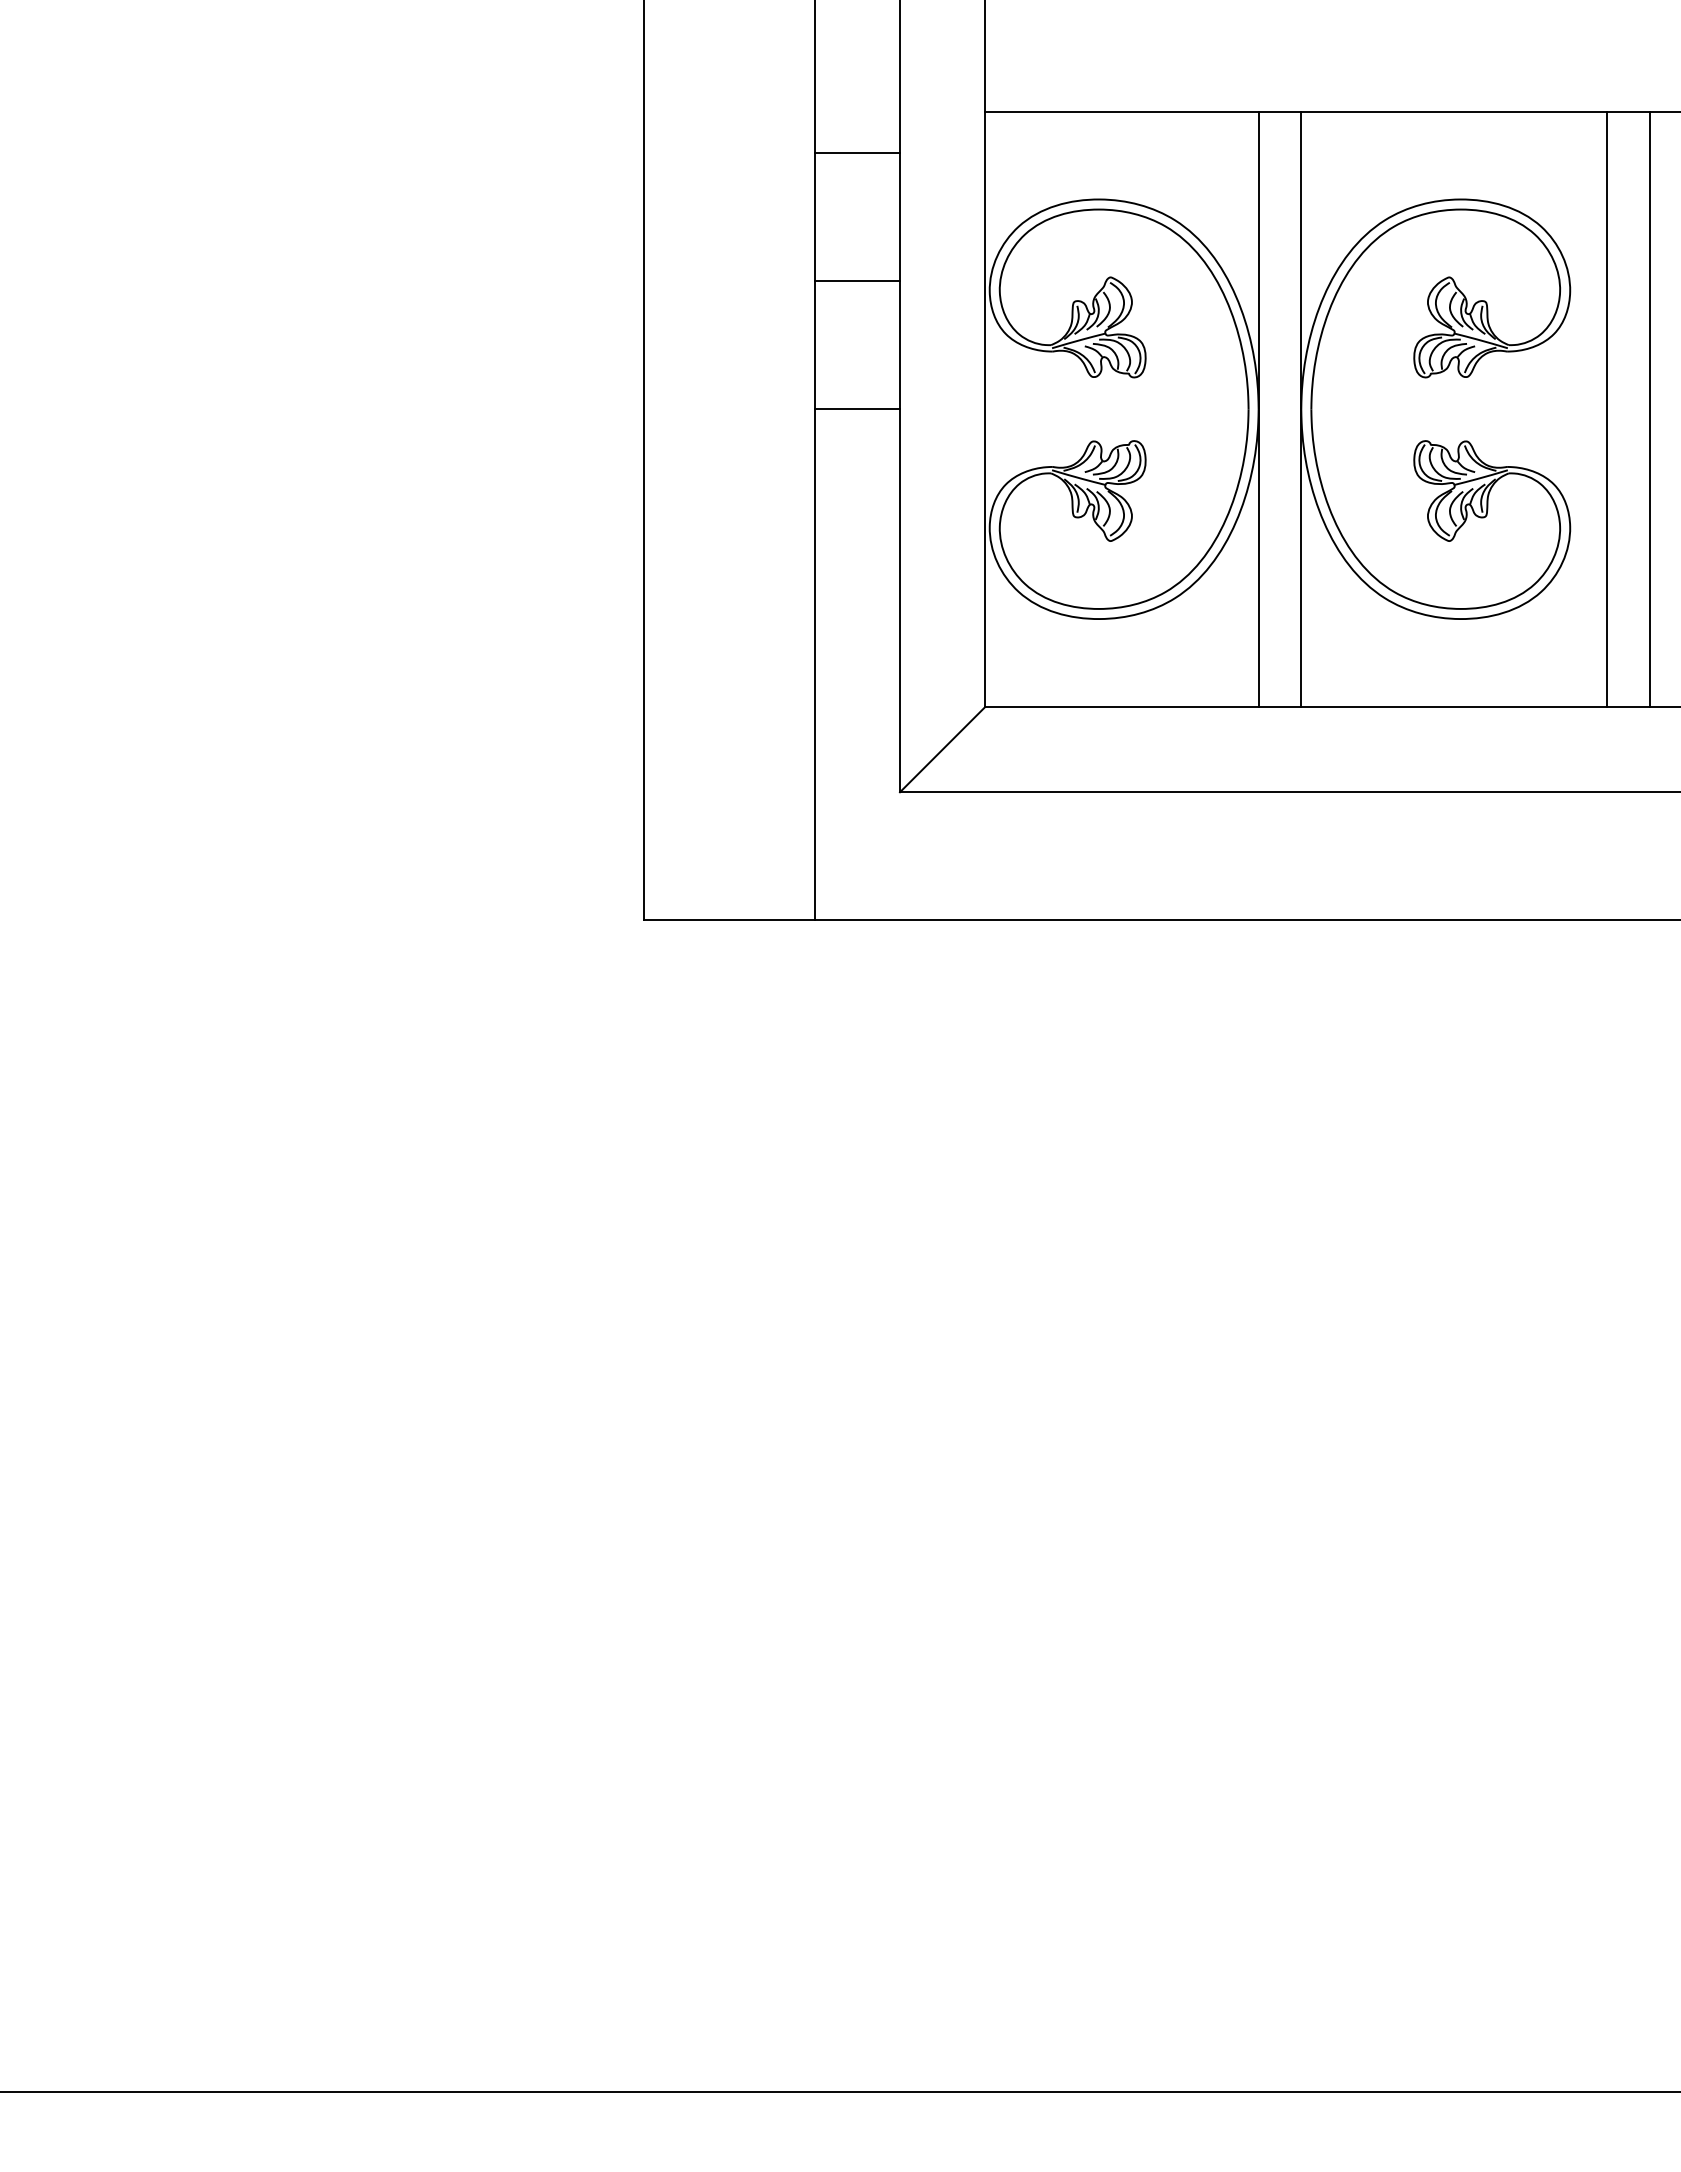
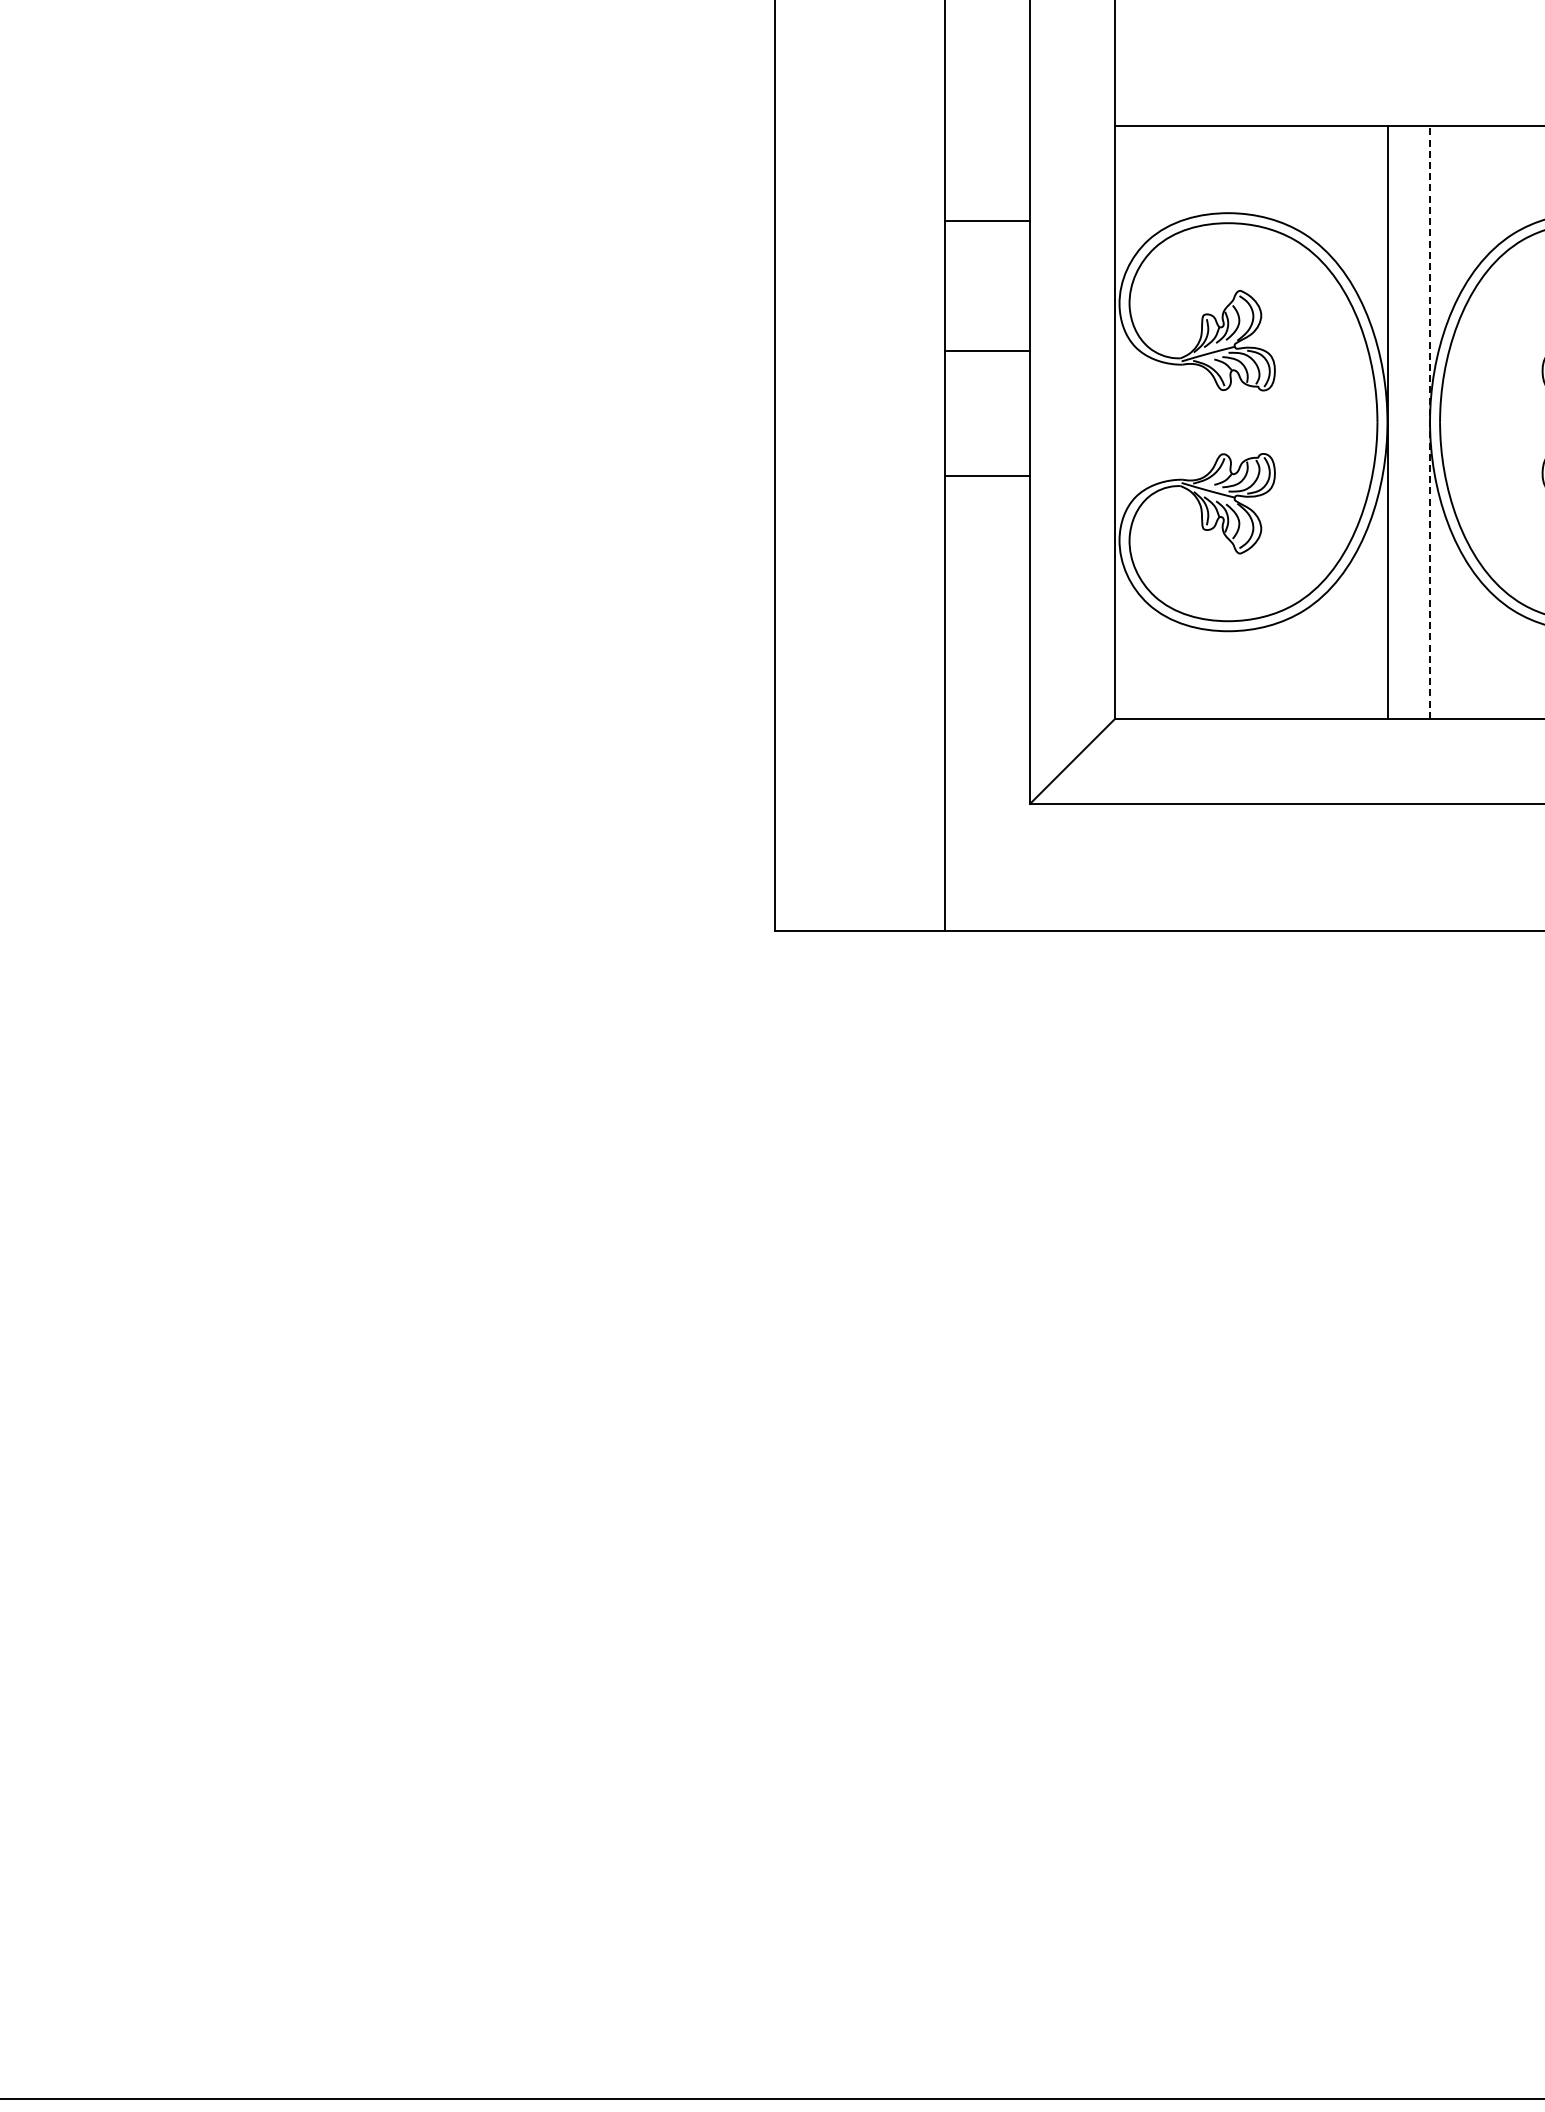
line: (857, 152) -> (987, 220), moved
line: (857, 280) -> (987, 350), moved
line: (857, 408) -> (987, 476), moved
line: (1301, 409) -> (1430, 422), solid -> dashed

